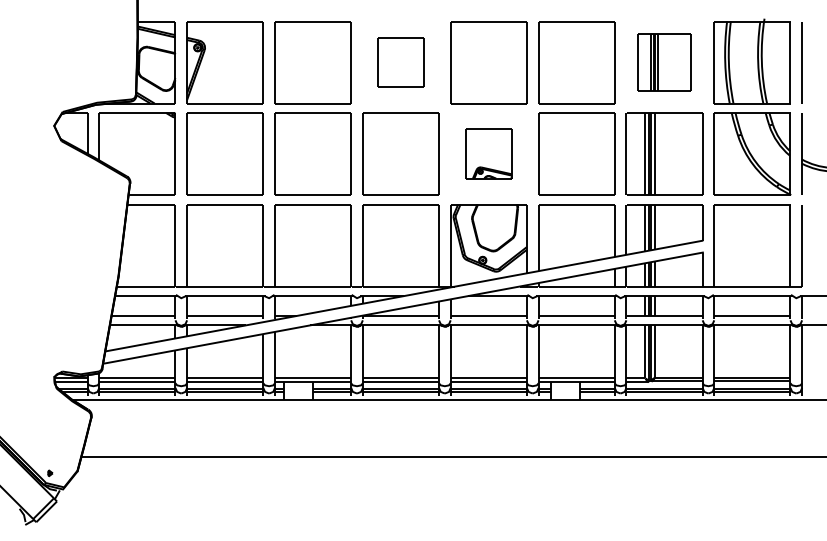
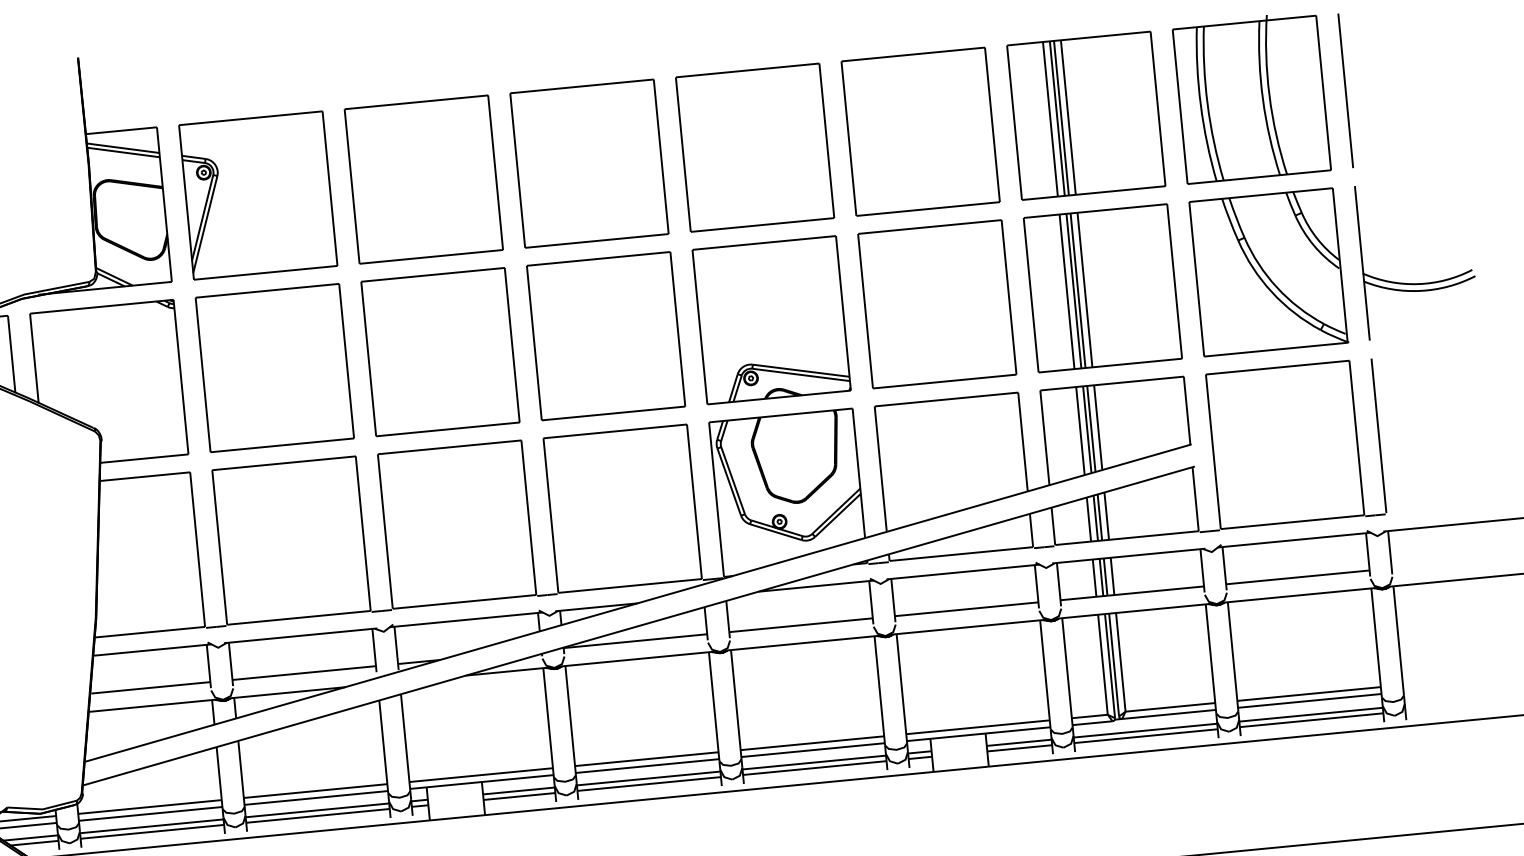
part: (400, 62) -> (588, 163), size x1.67
part: (664, 62) -> (1086, 115), size x1.43
part: (488, 153) -> (771, 319), size x1.67

